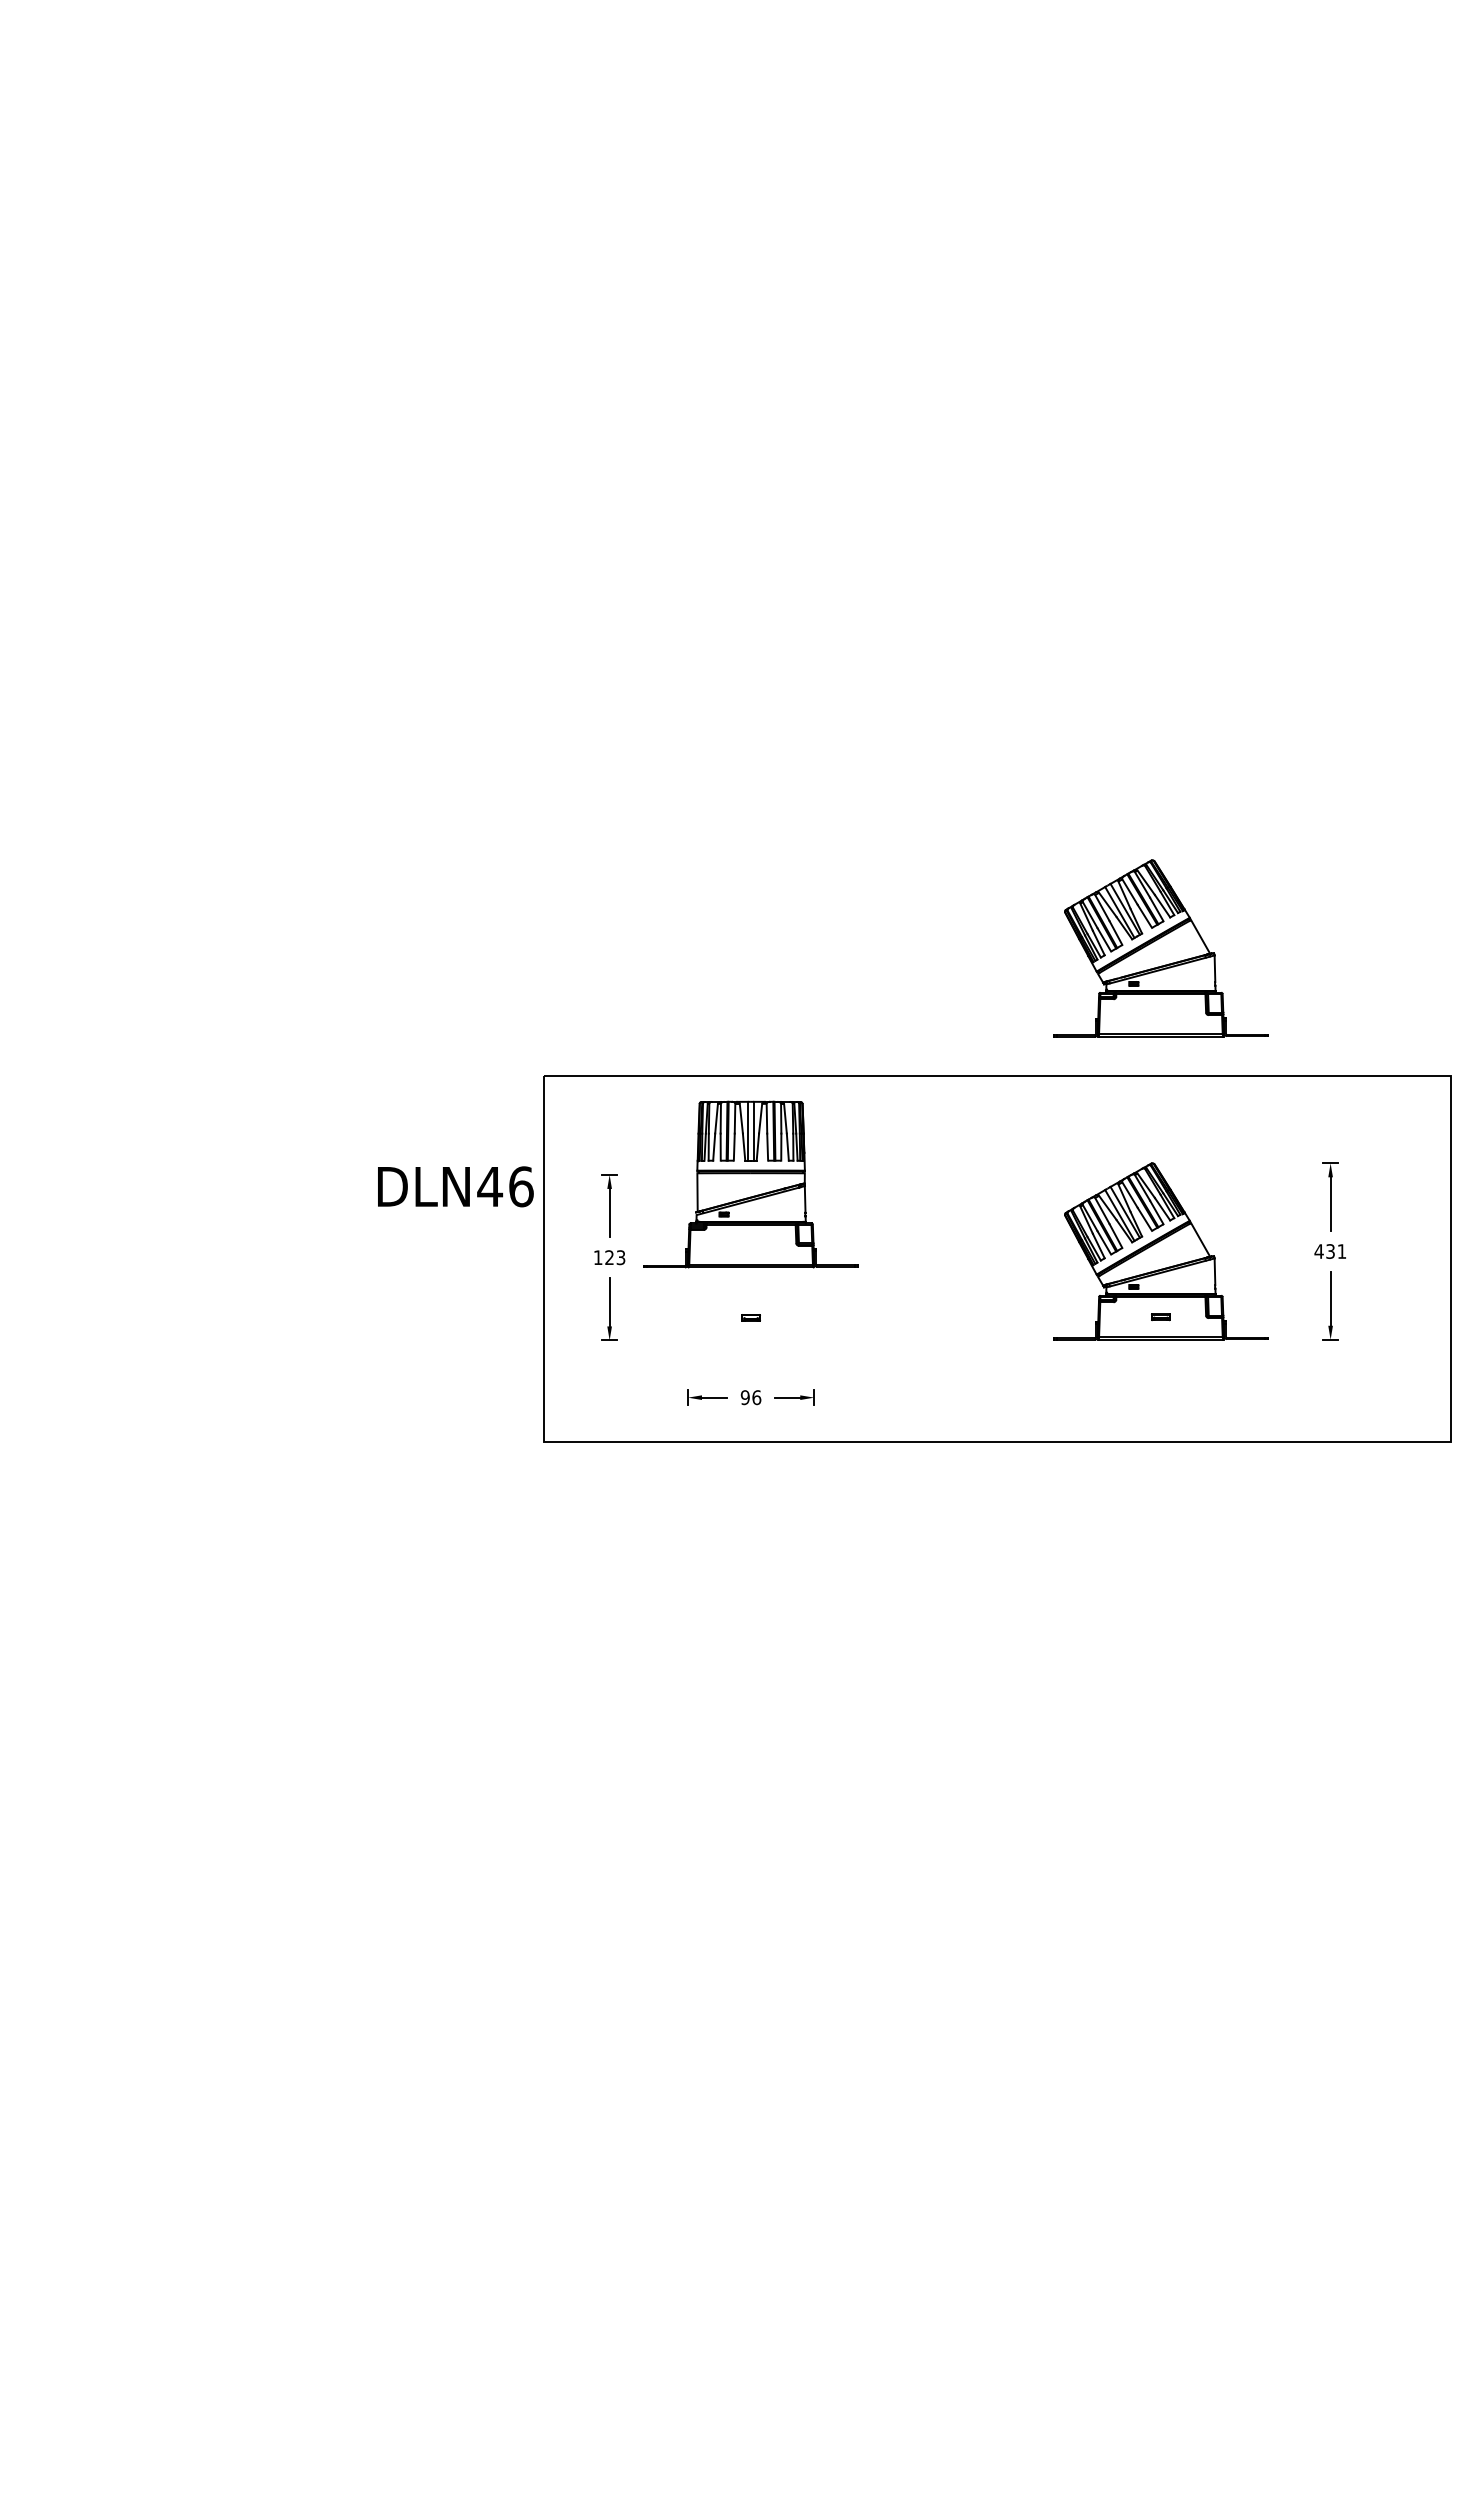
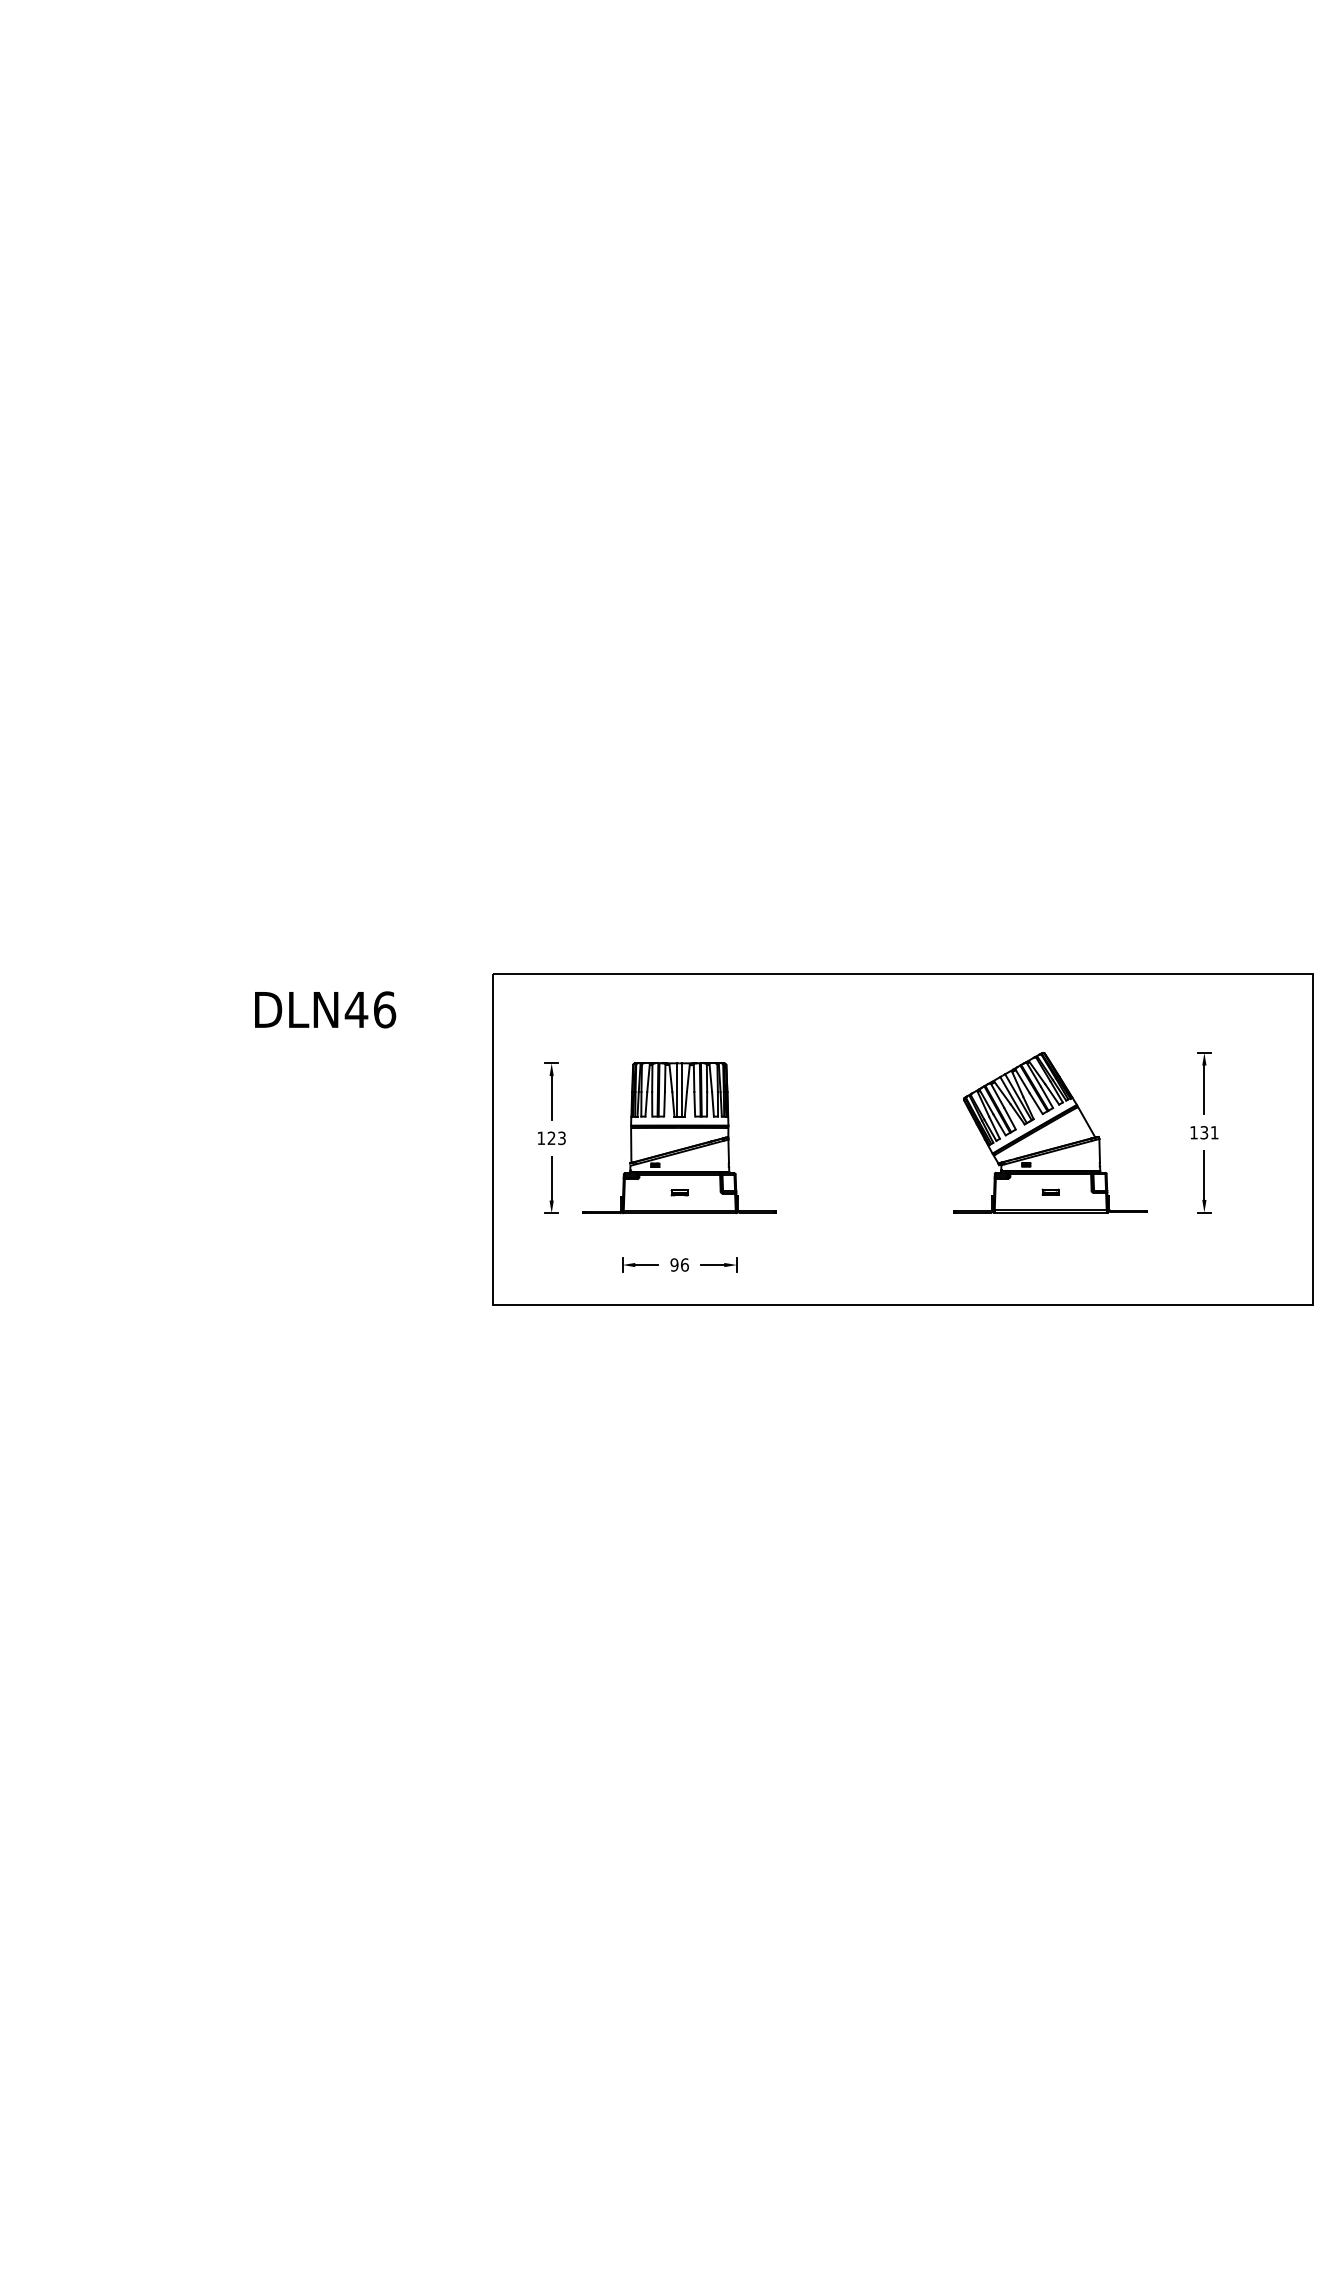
part: (1160, 948) -> (1050, 858), removed
part: (750, 1184) -> (679, 1138), moved
text: (455, 1186) -> (325, 1009), moved
text: (1318, 1251) -> (1193, 1132), 431 -> 131

